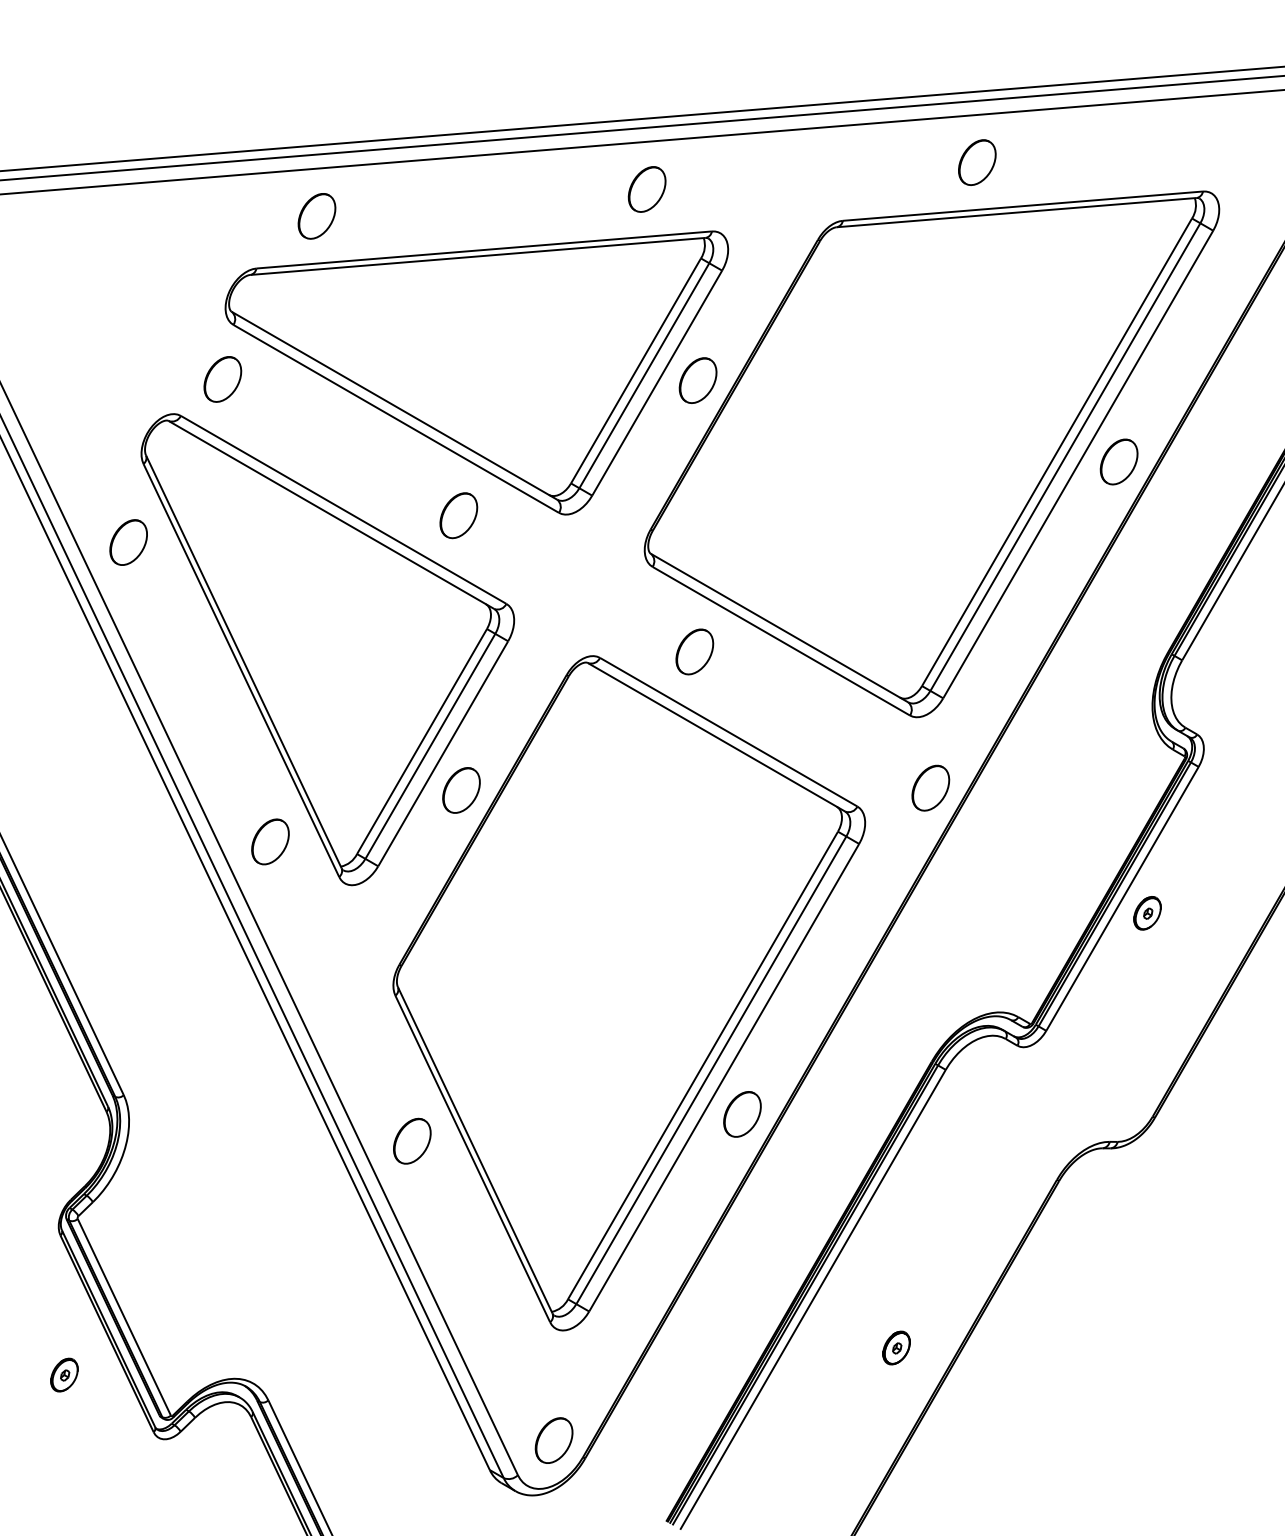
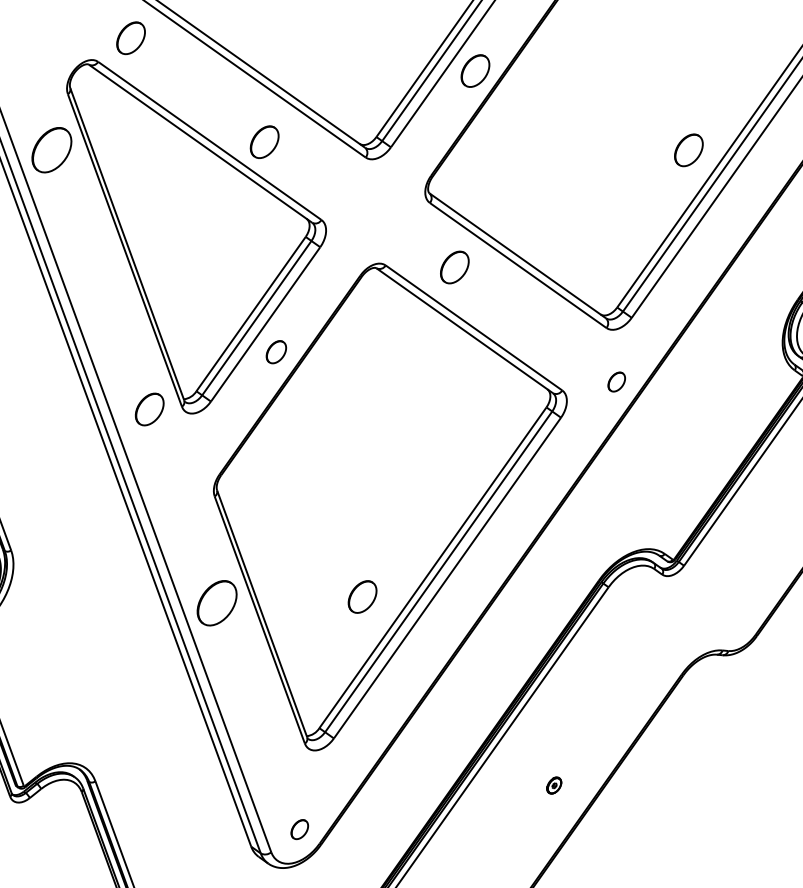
part: (1118, 461) -> (688, 149), moved
part: (458, 515) -> (264, 142), moved
part: (128, 542) -> (51, 150), size x1.4
part: (930, 787) -> (616, 381), size x0.6
part: (461, 790) -> (276, 352), size x0.7
part: (270, 841) -> (149, 409), moved
part: (1147, 913) -> (765, 487), removed
part: (742, 1114) -> (362, 597), moved
part: (412, 1140) -> (217, 602), size x1.4
part: (896, 1347) -> (554, 785), size x0.7
part: (553, 1440) -> (299, 829), size x0.6

